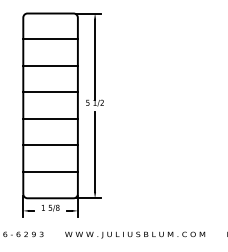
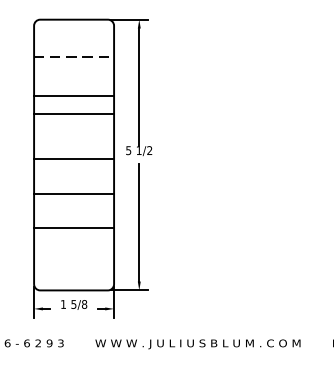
line: (51, 39) -> (75, 57), solid -> dashed
line: (50, 92) -> (73, 114), moved
line: (50, 118) -> (73, 158), moved
line: (50, 145) -> (73, 194), moved
line: (50, 171) -> (73, 227), moved

